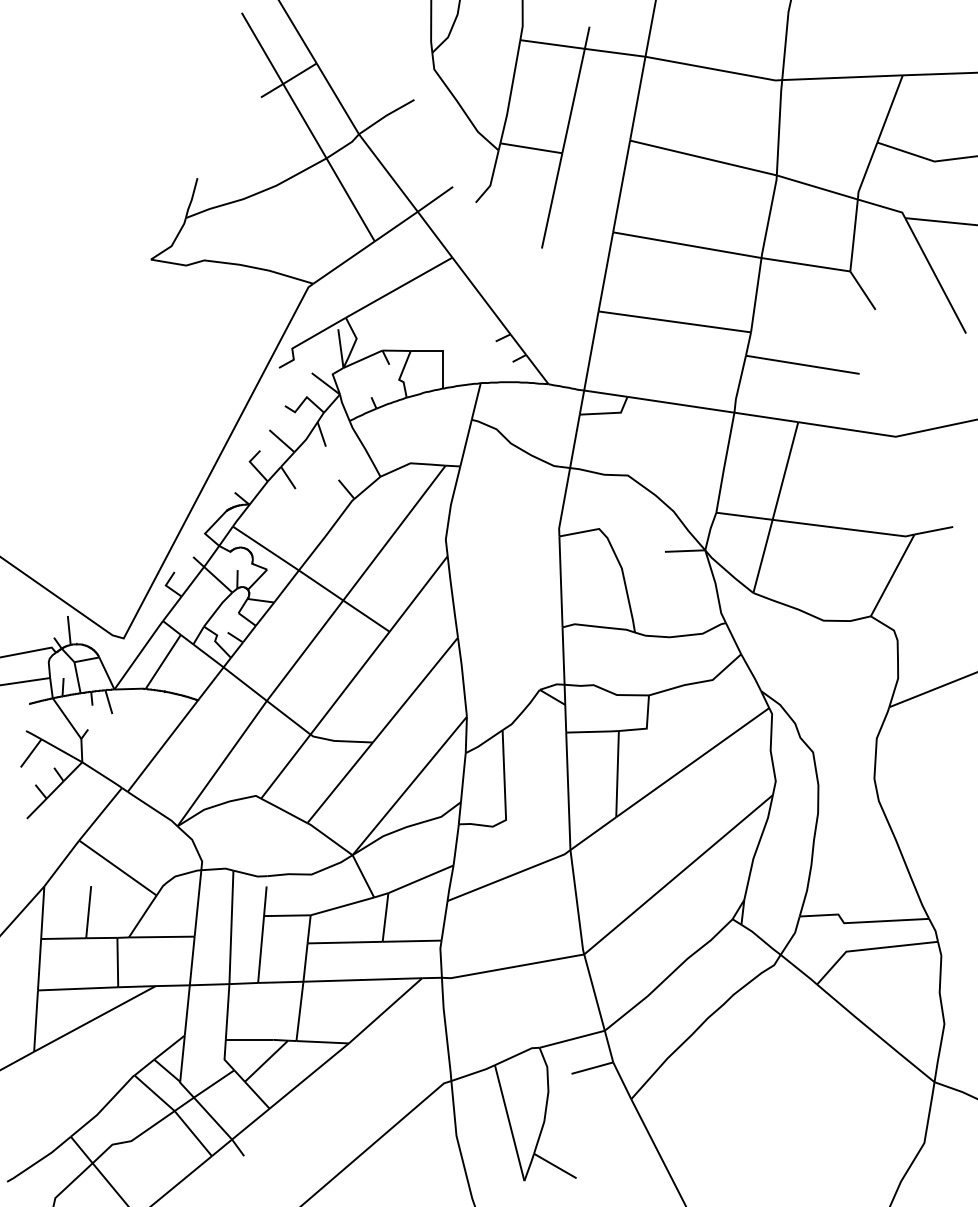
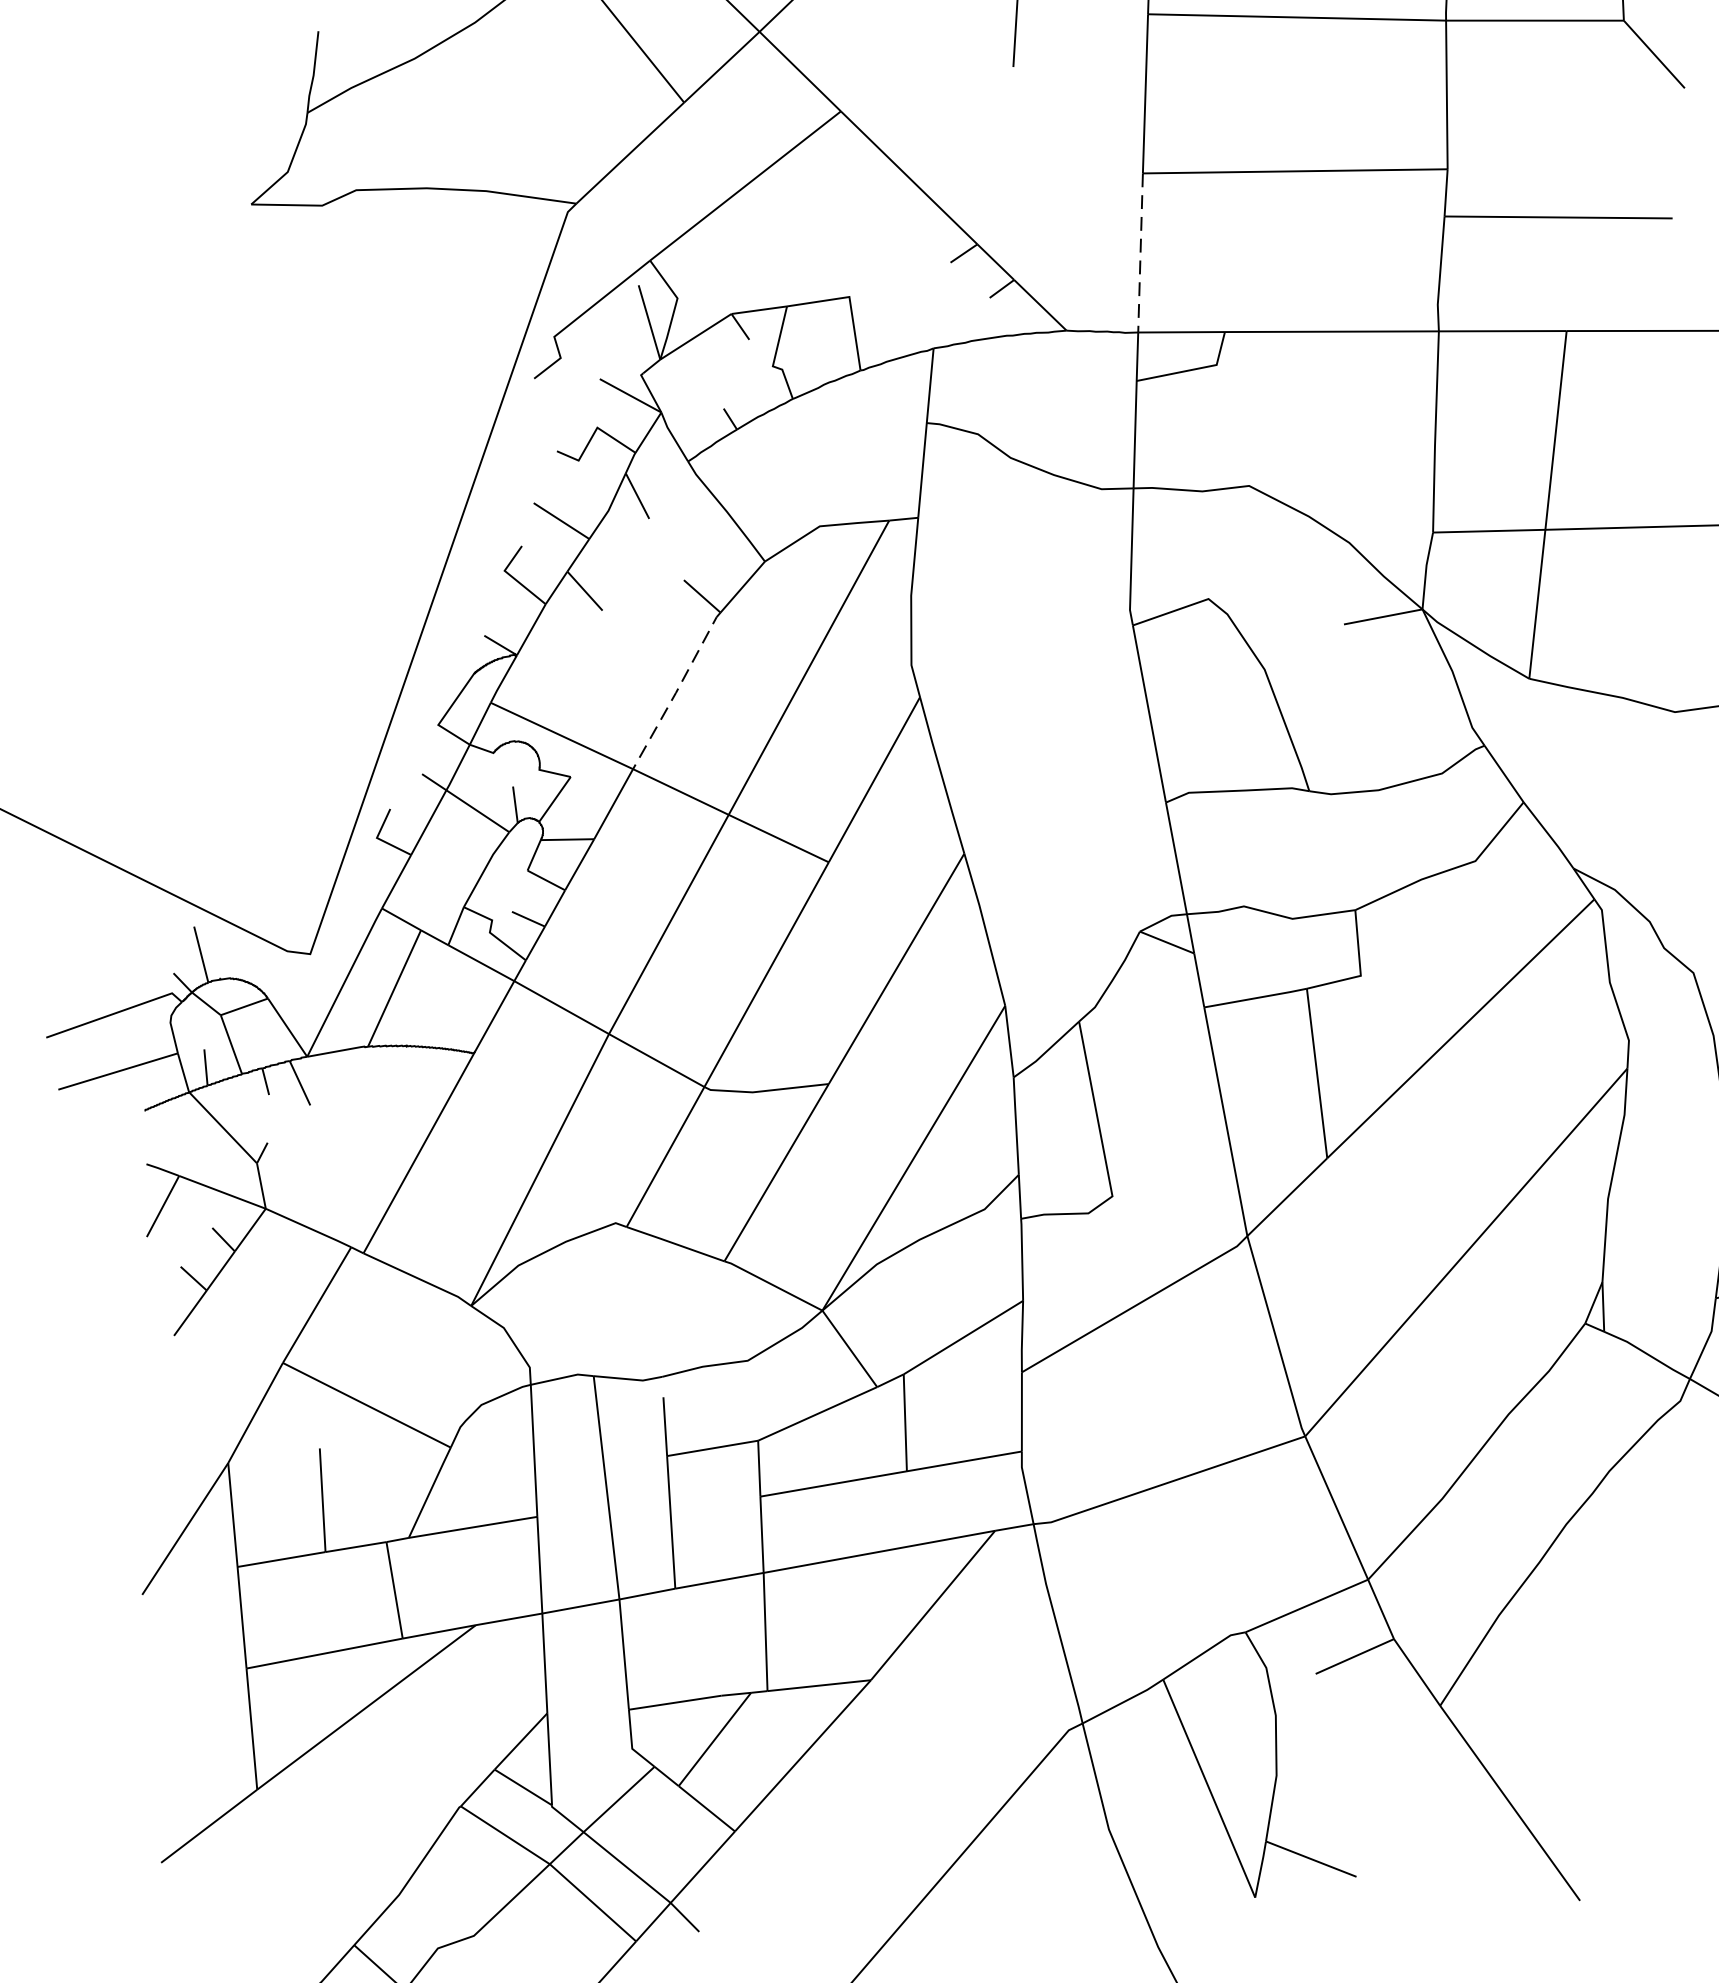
line: (591, 351) -> (1140, 253), solid -> dashed
line: (326, 534) -> (676, 690), solid -> dashed

